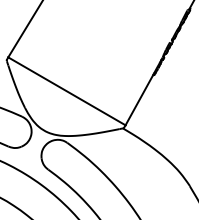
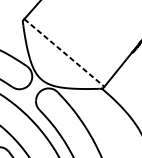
line: (66, 91) -> (64, 53), solid -> dashed

